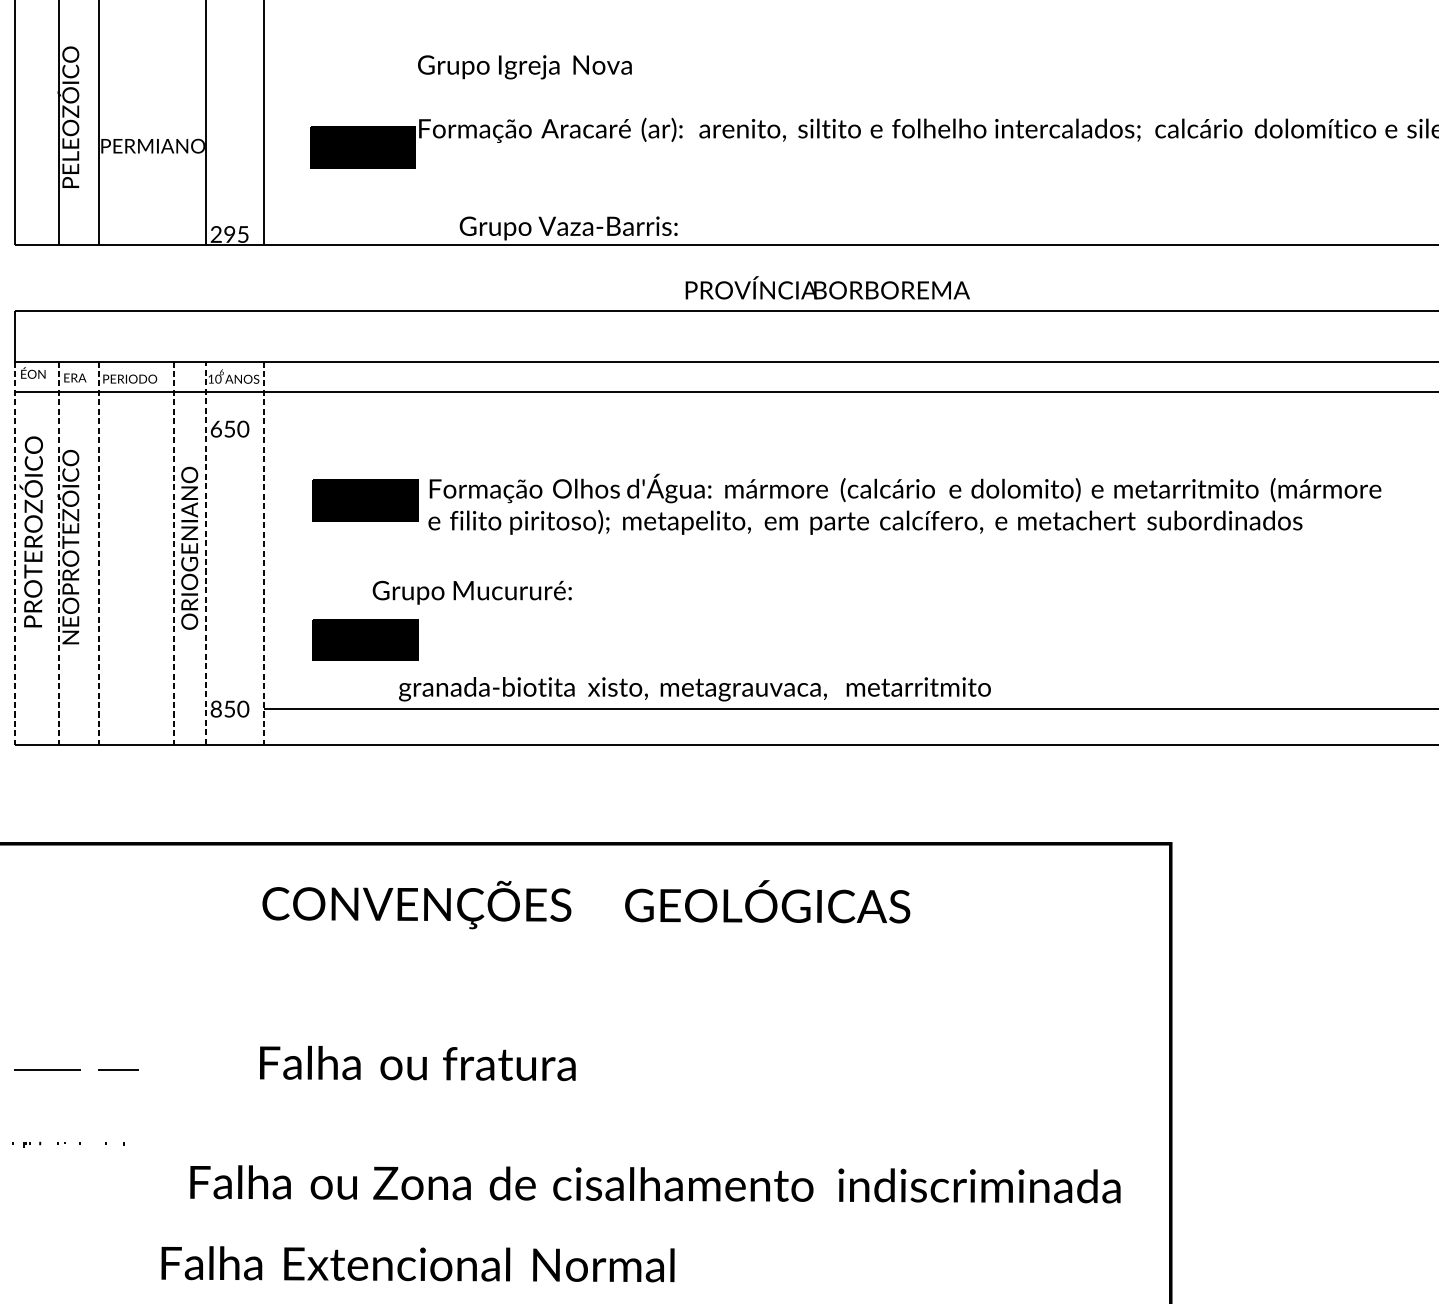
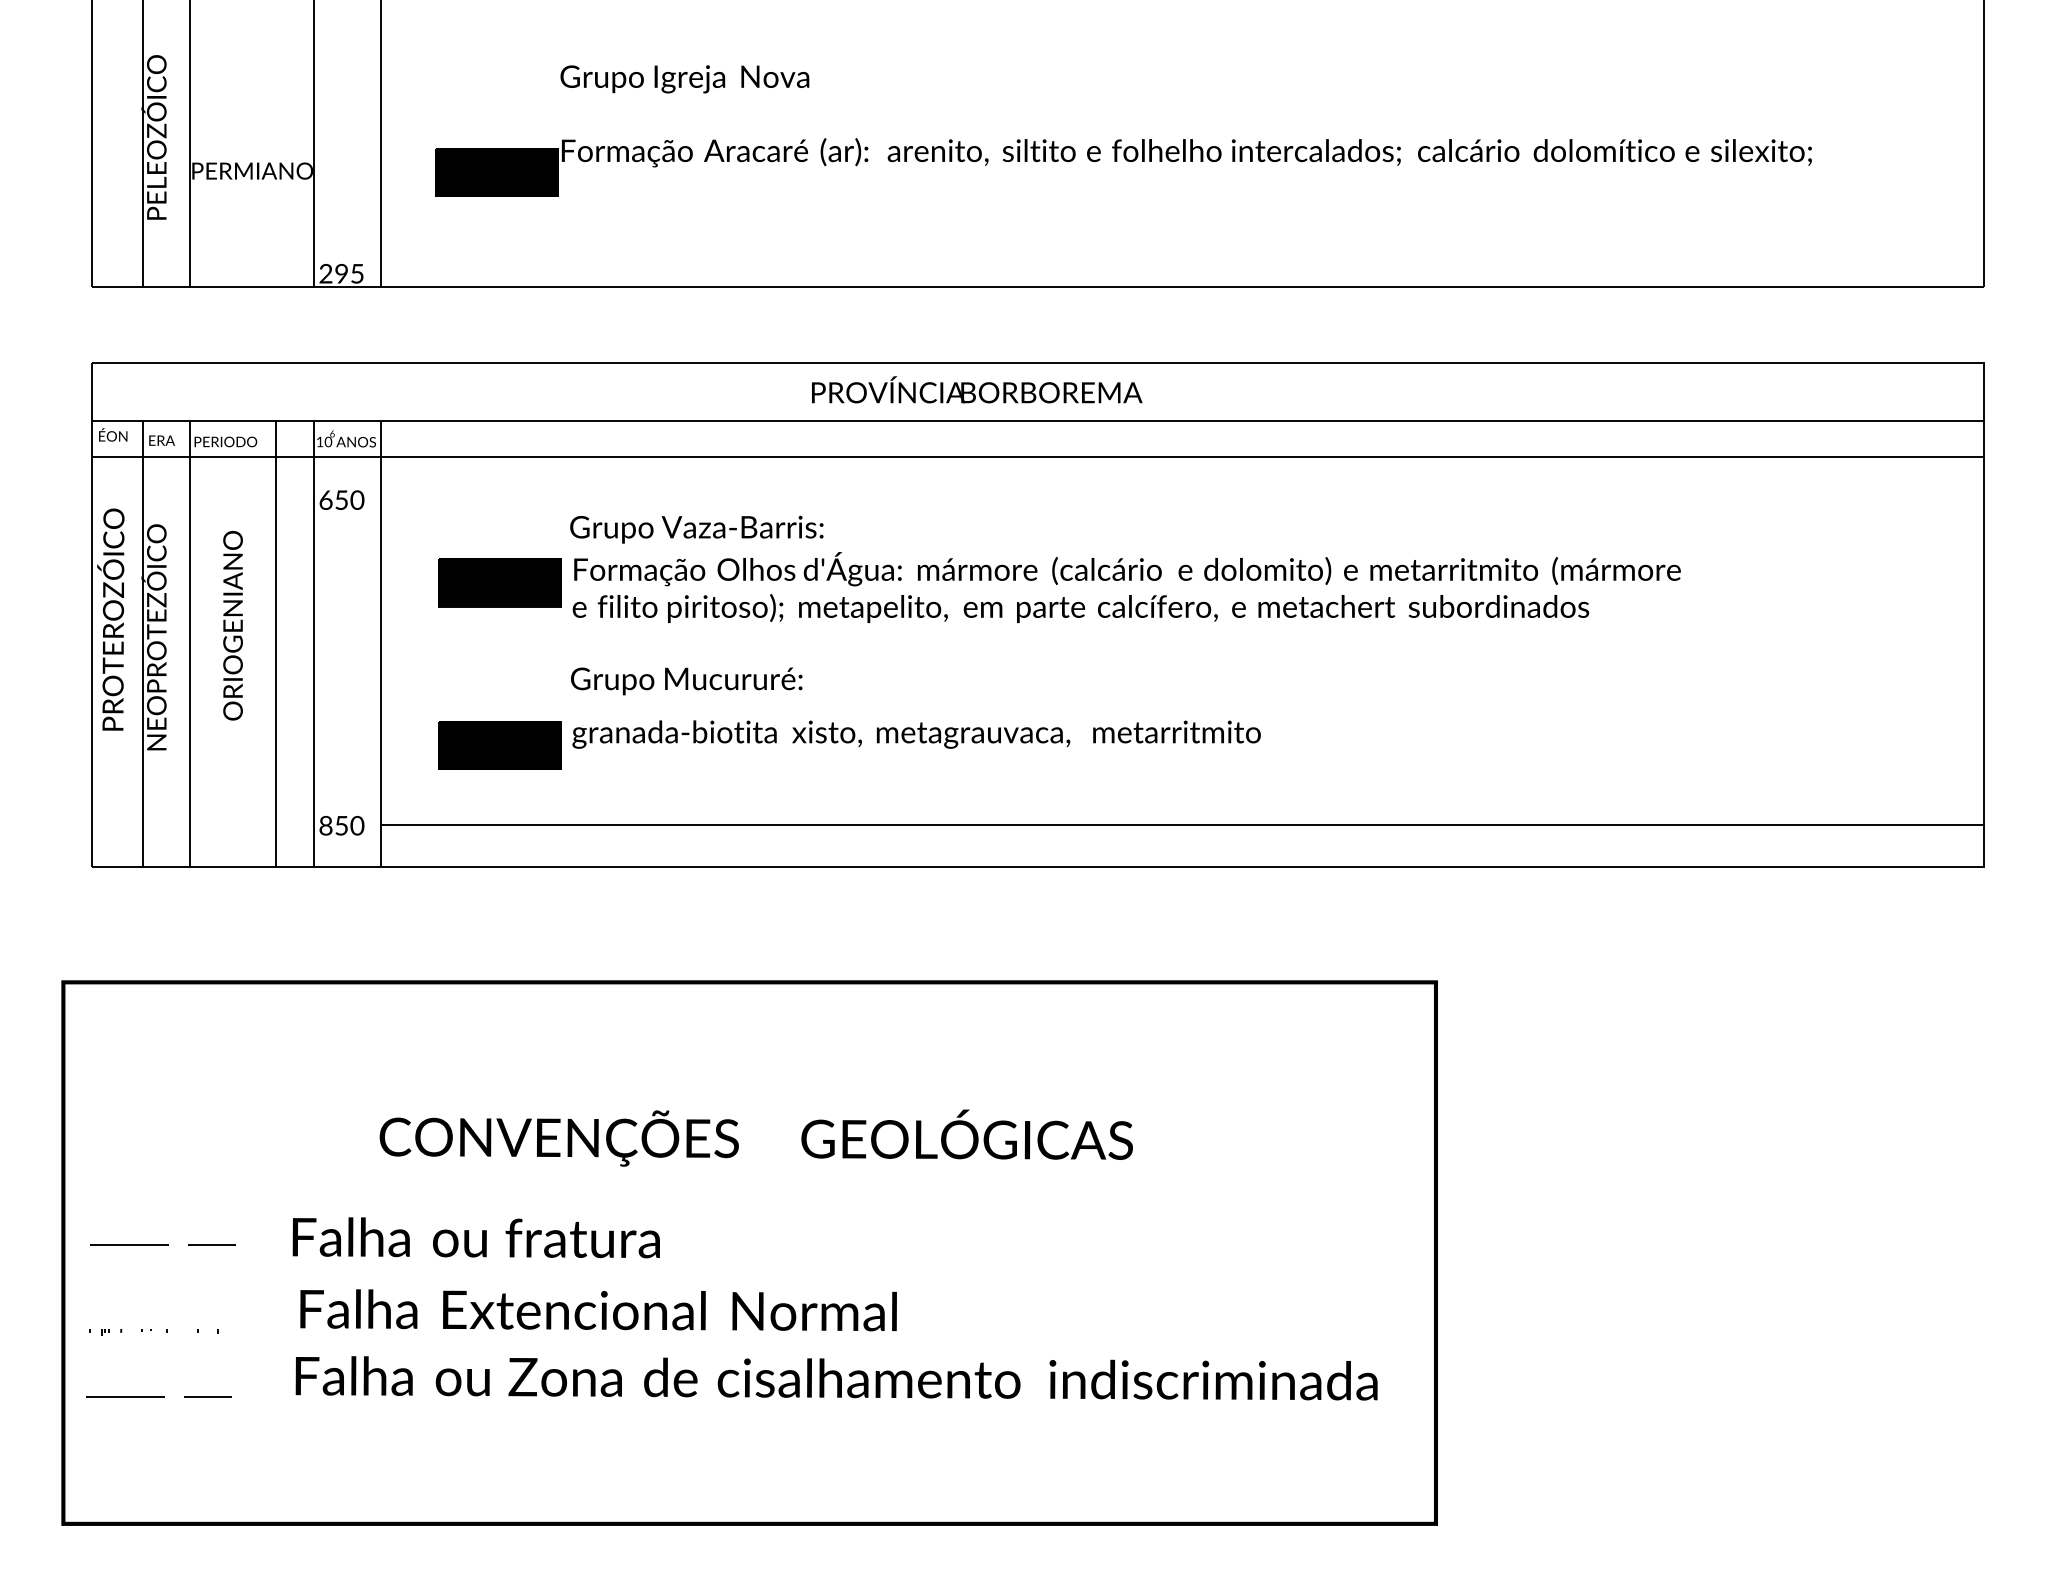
text: (568, 228) -> (696, 529), moved
text: (828, 287) -> (977, 389), moved
text: (189, 548) -> (232, 625), moved
line: (15, 553) -> (92, 644), dashed -> solid
line: (59, 553) -> (143, 644), dashed -> solid
line: (99, 553) -> (190, 644), dashed -> solid
line: (173, 553) -> (276, 644), dashed -> solid
line: (206, 553) -> (314, 644), dashed -> solid
line: (263, 553) -> (380, 644), dashed -> solid
text: (472, 592) -> (686, 681), moved
text: (694, 689) -> (916, 734), moved
text: (585, 904) -> (755, 1137), moved
text: (417, 1063) -> (475, 1237), moved
line: (72, 1199) -> (158, 1396), added
text: (417, 1264) -> (598, 1310), moved

